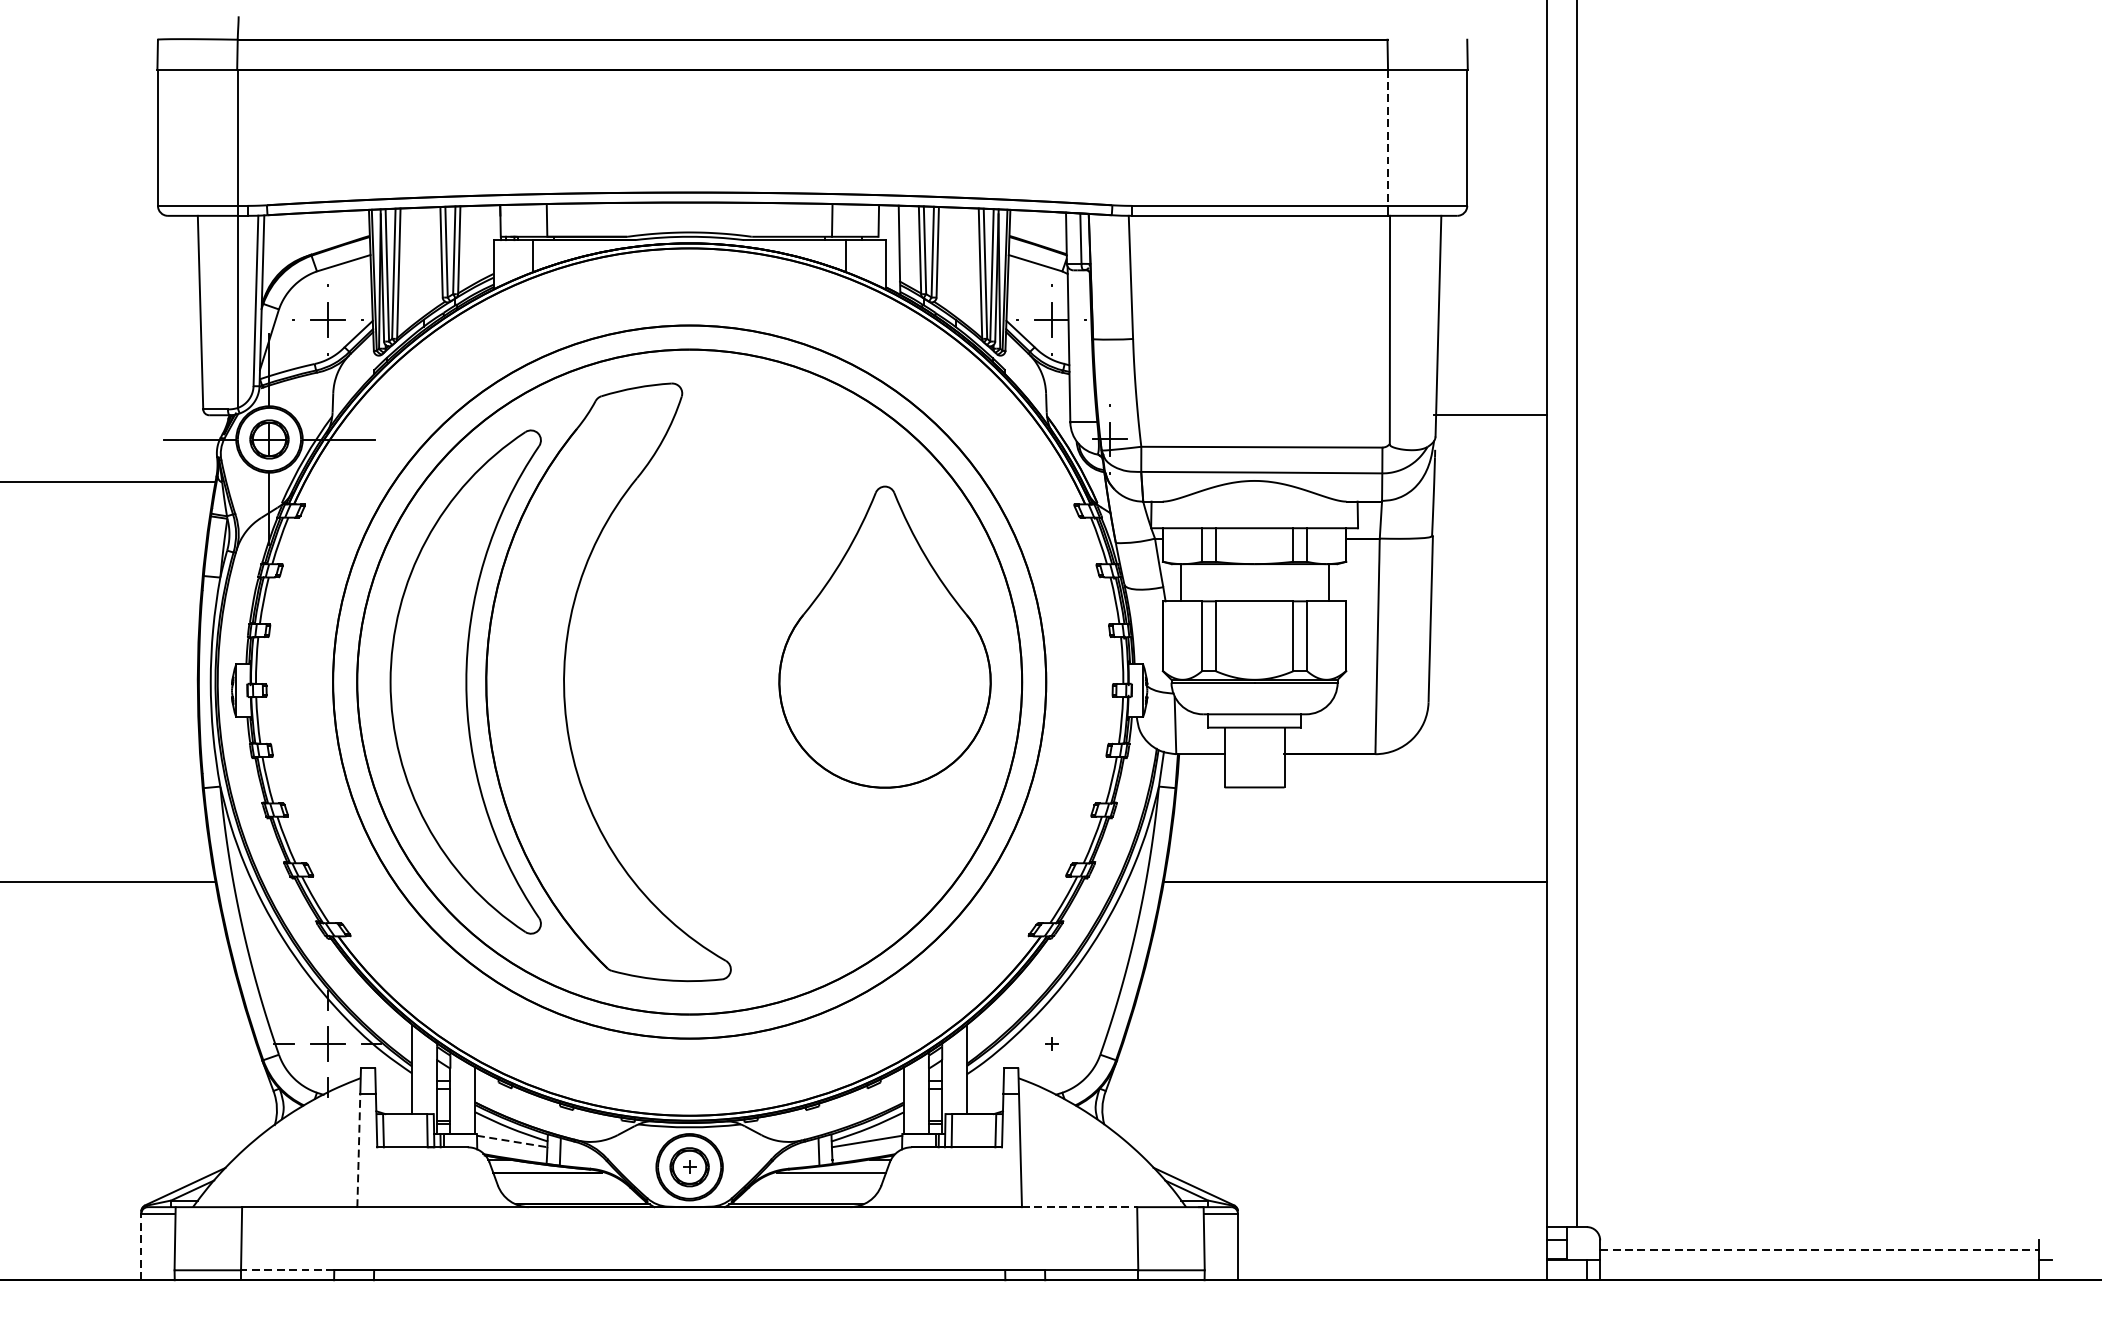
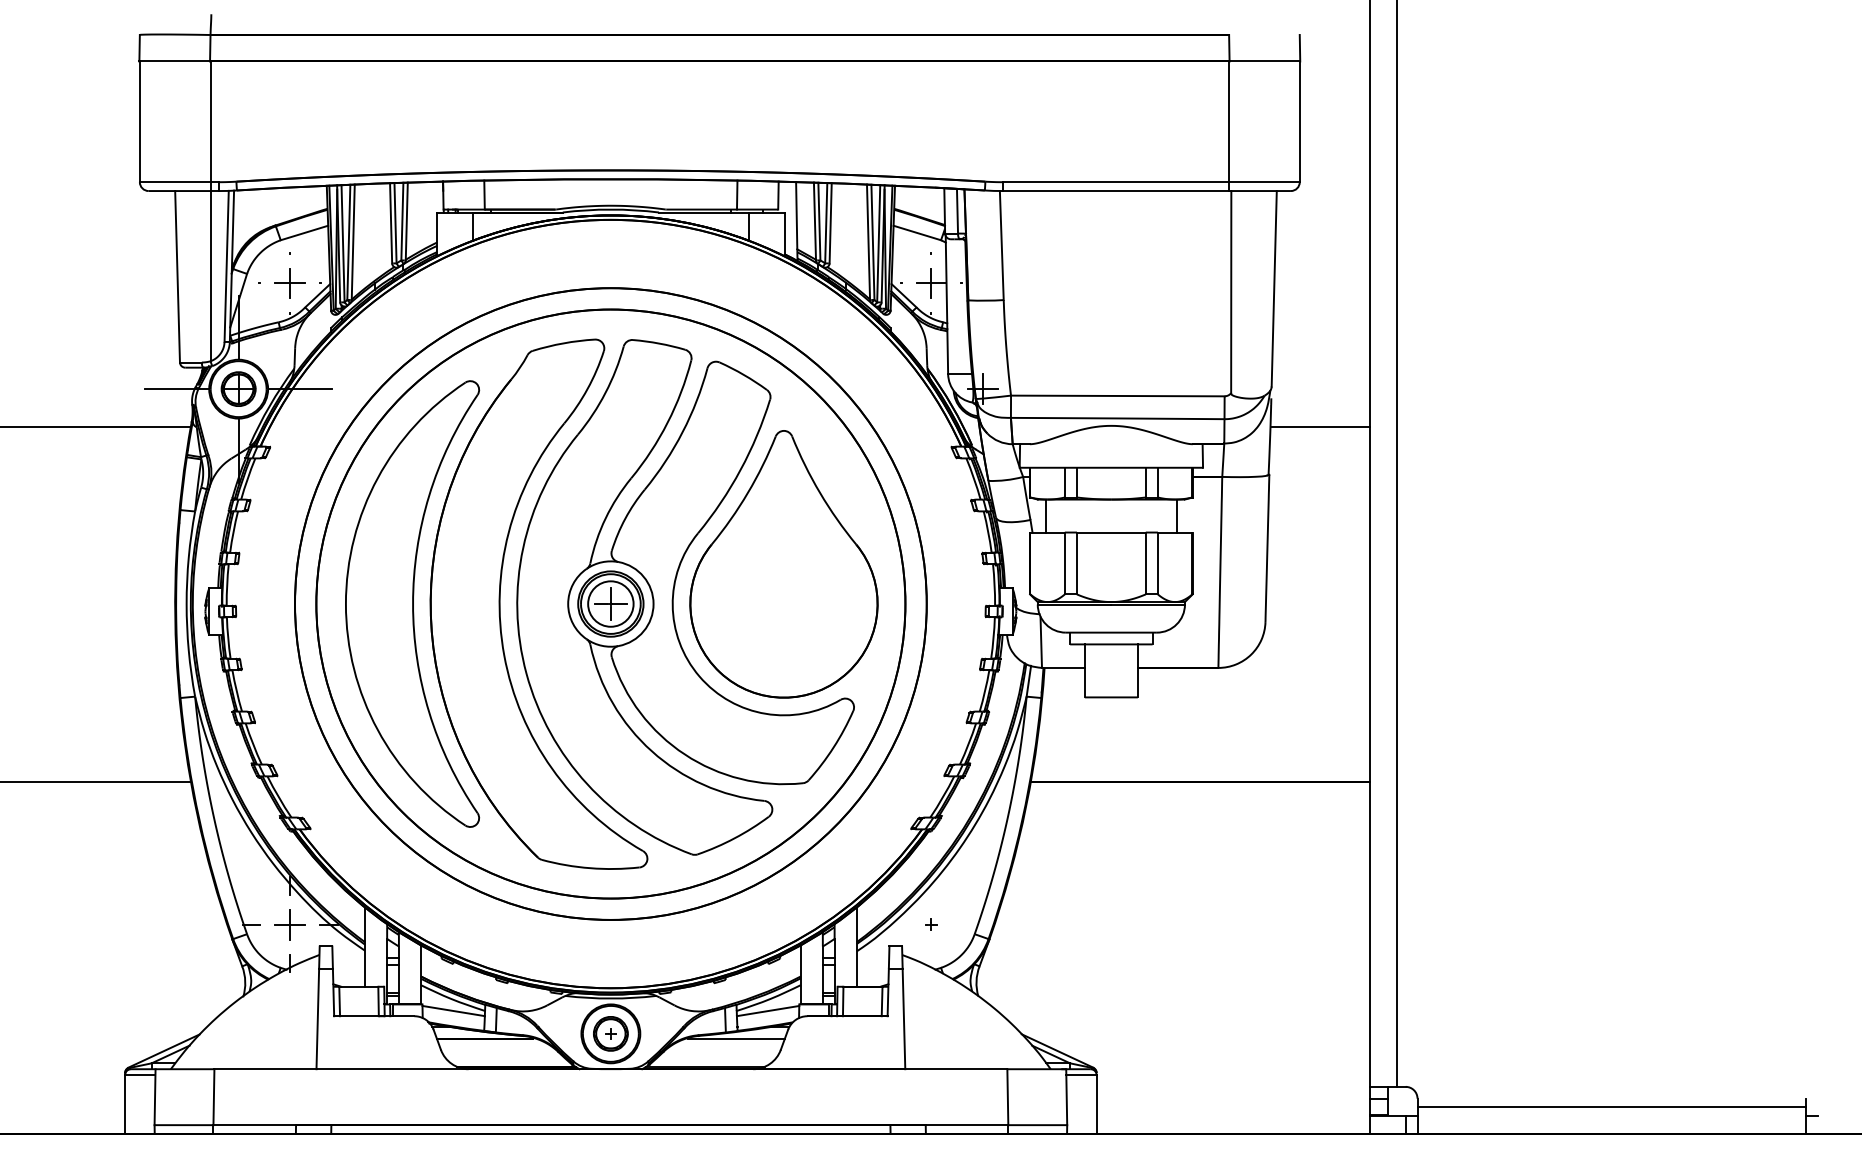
line: (1387, 138) -> (1229, 122), dashed -> solid
line: (1490, 415) -> (1320, 426), moved
part: (761, 671) -> (674, 594), added
line: (511, 1141) -> (453, 1011), dashed -> solid
line: (358, 1149) -> (317, 1018), dashed -> solid
line: (1079, 1207) -> (956, 1069), dashed -> solid
line: (141, 1246) -> (125, 1104), dashed -> solid
line: (1820, 1250) -> (1612, 1107), dashed -> solid
line: (287, 1270) -> (254, 1125), dashed -> solid

